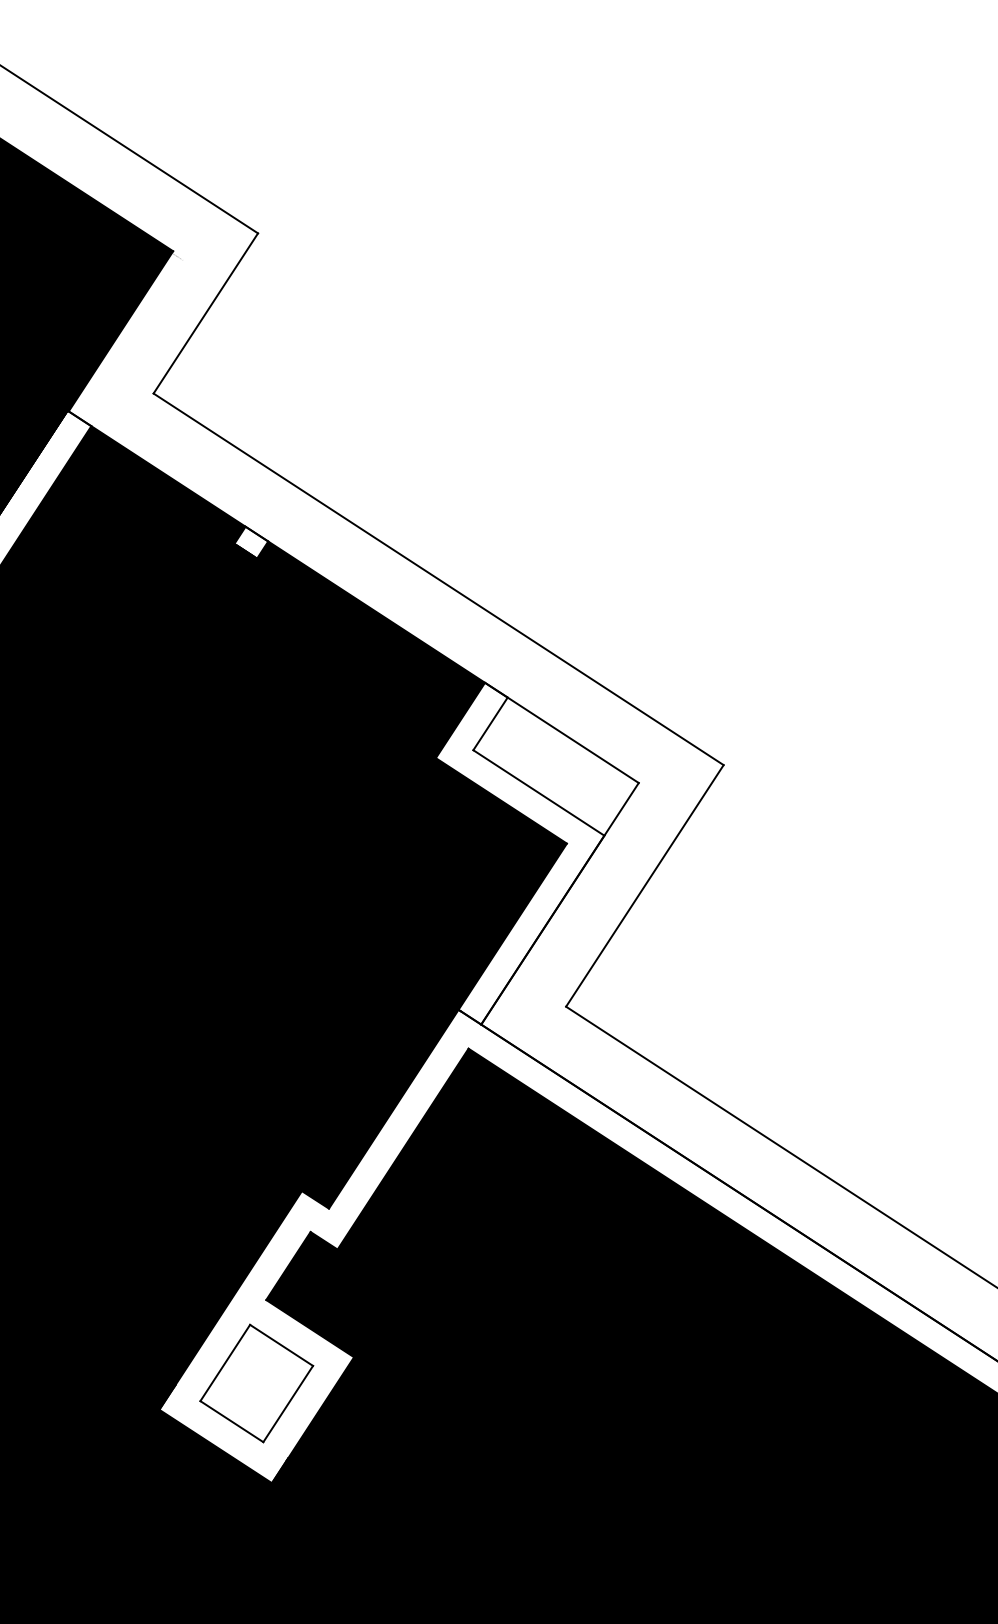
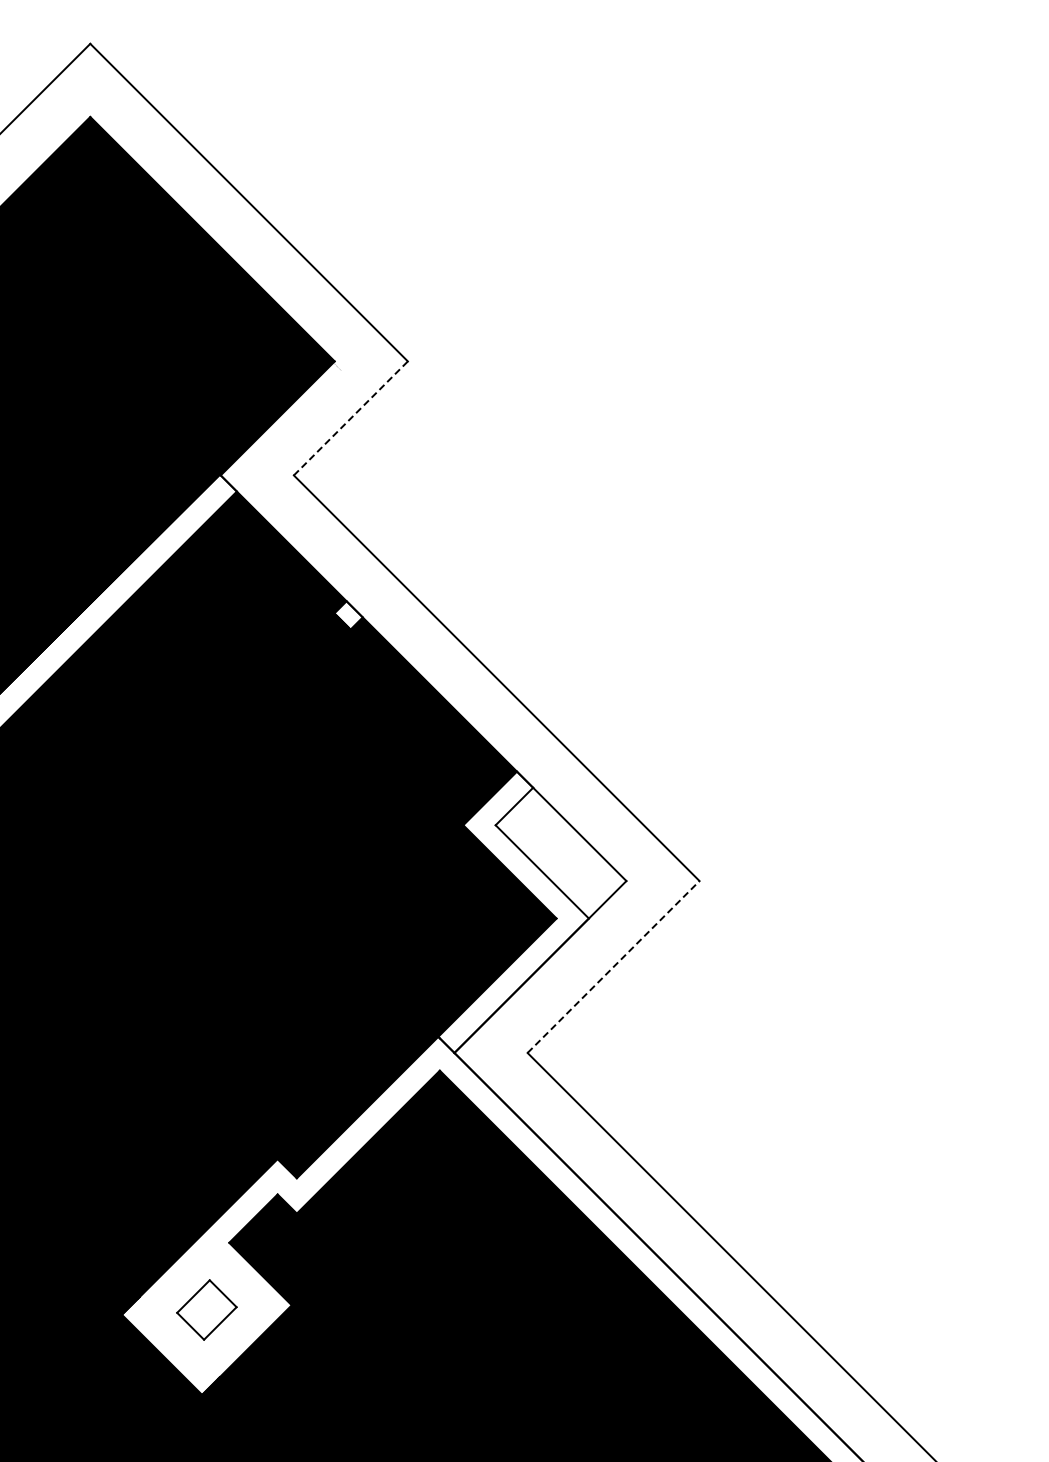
line: (205, 313) -> (350, 418), solid -> dashed
line: (644, 886) -> (613, 967), solid -> dashed
part: (256, 1382) -> (206, 1309), size x0.6

